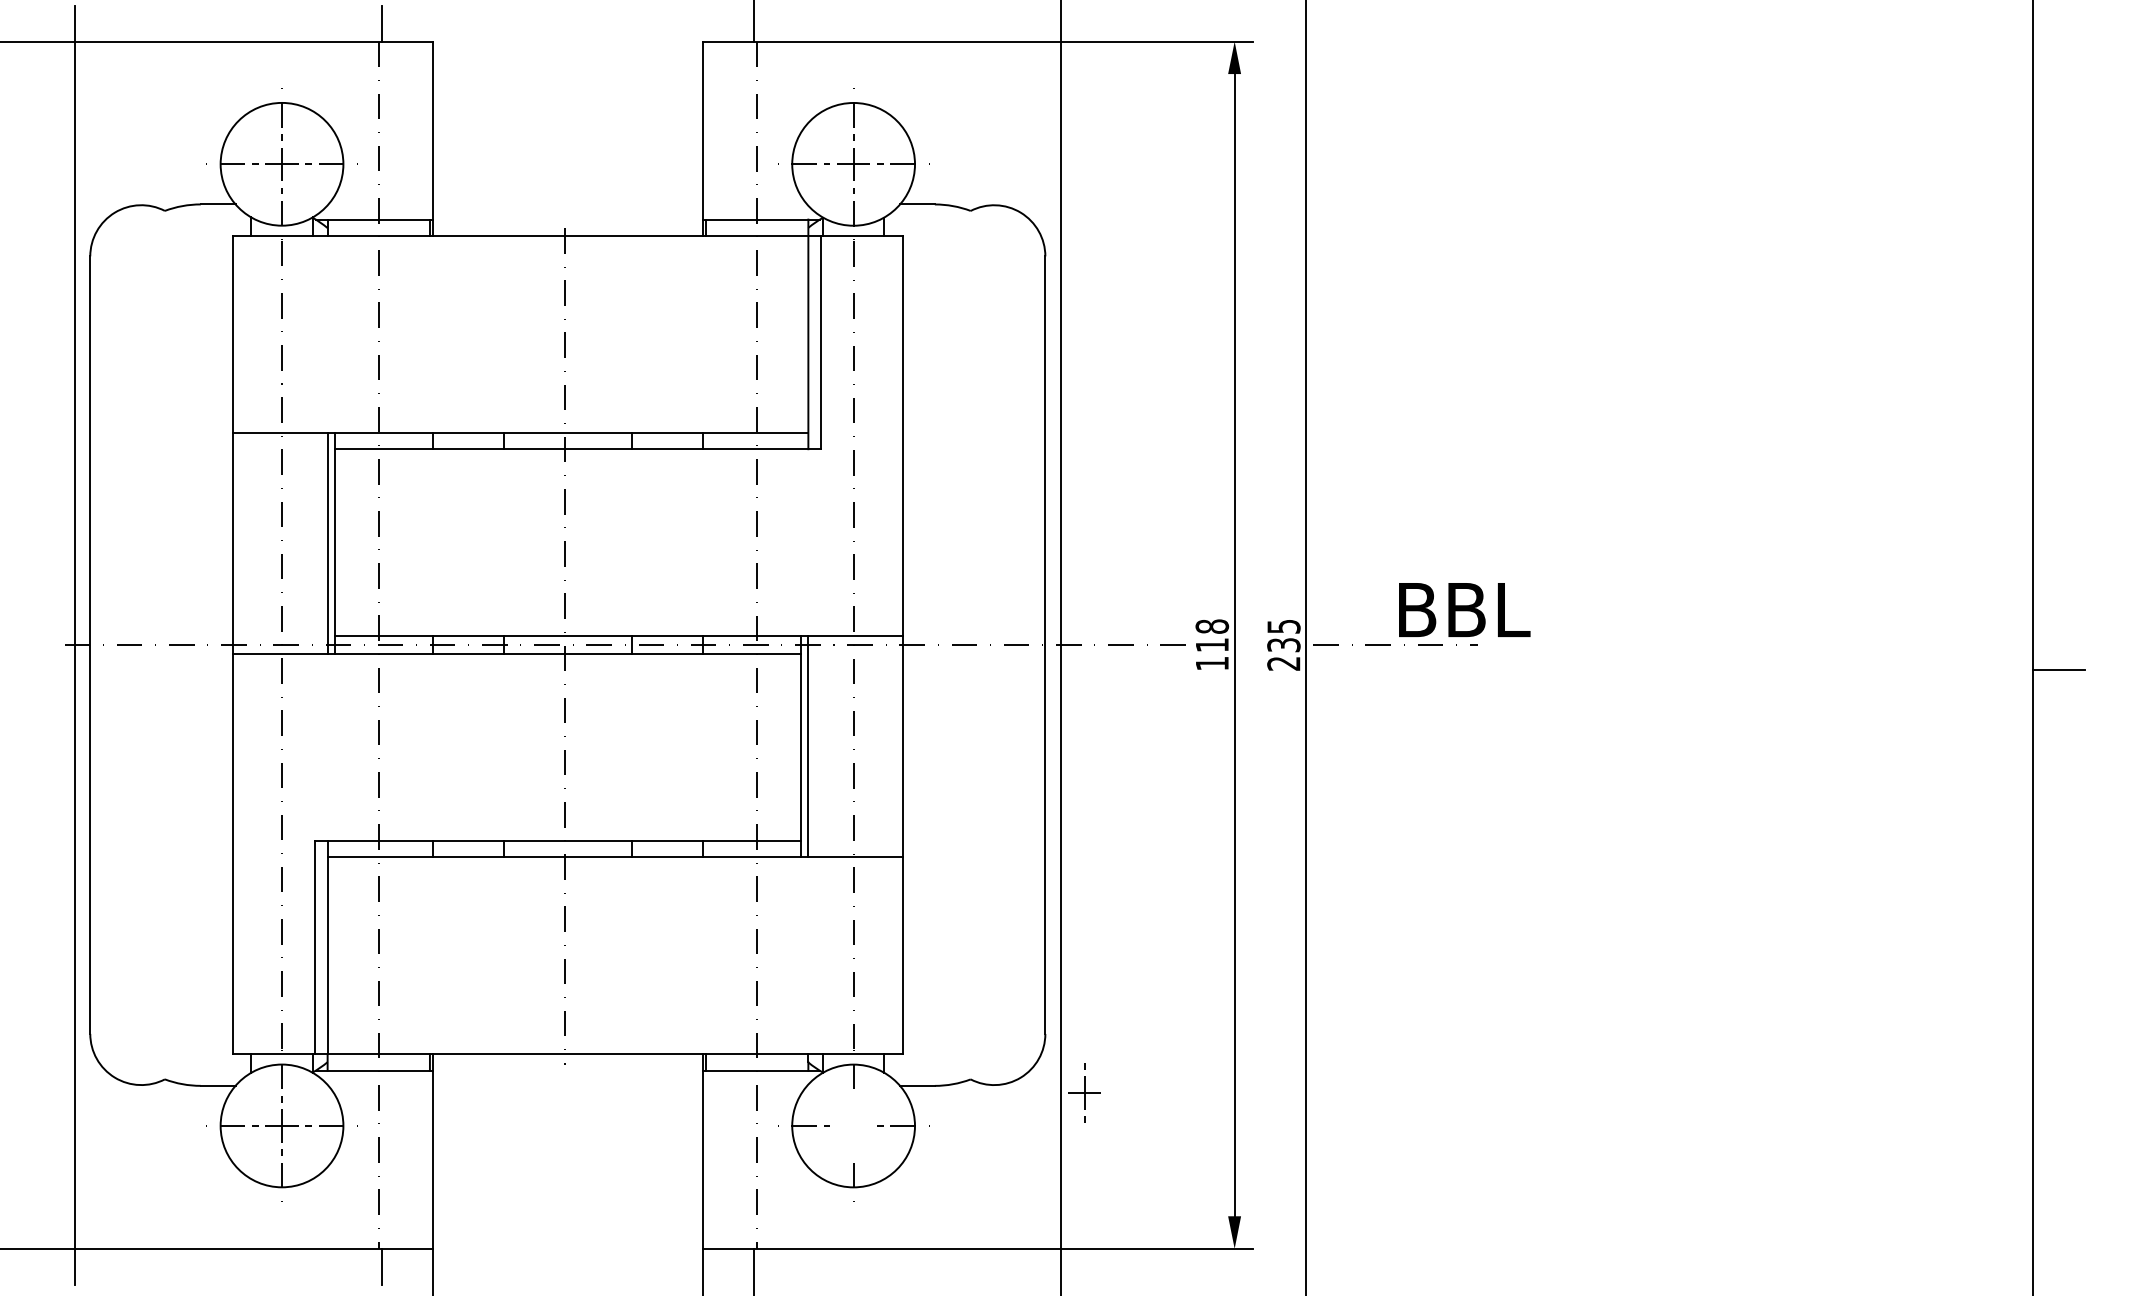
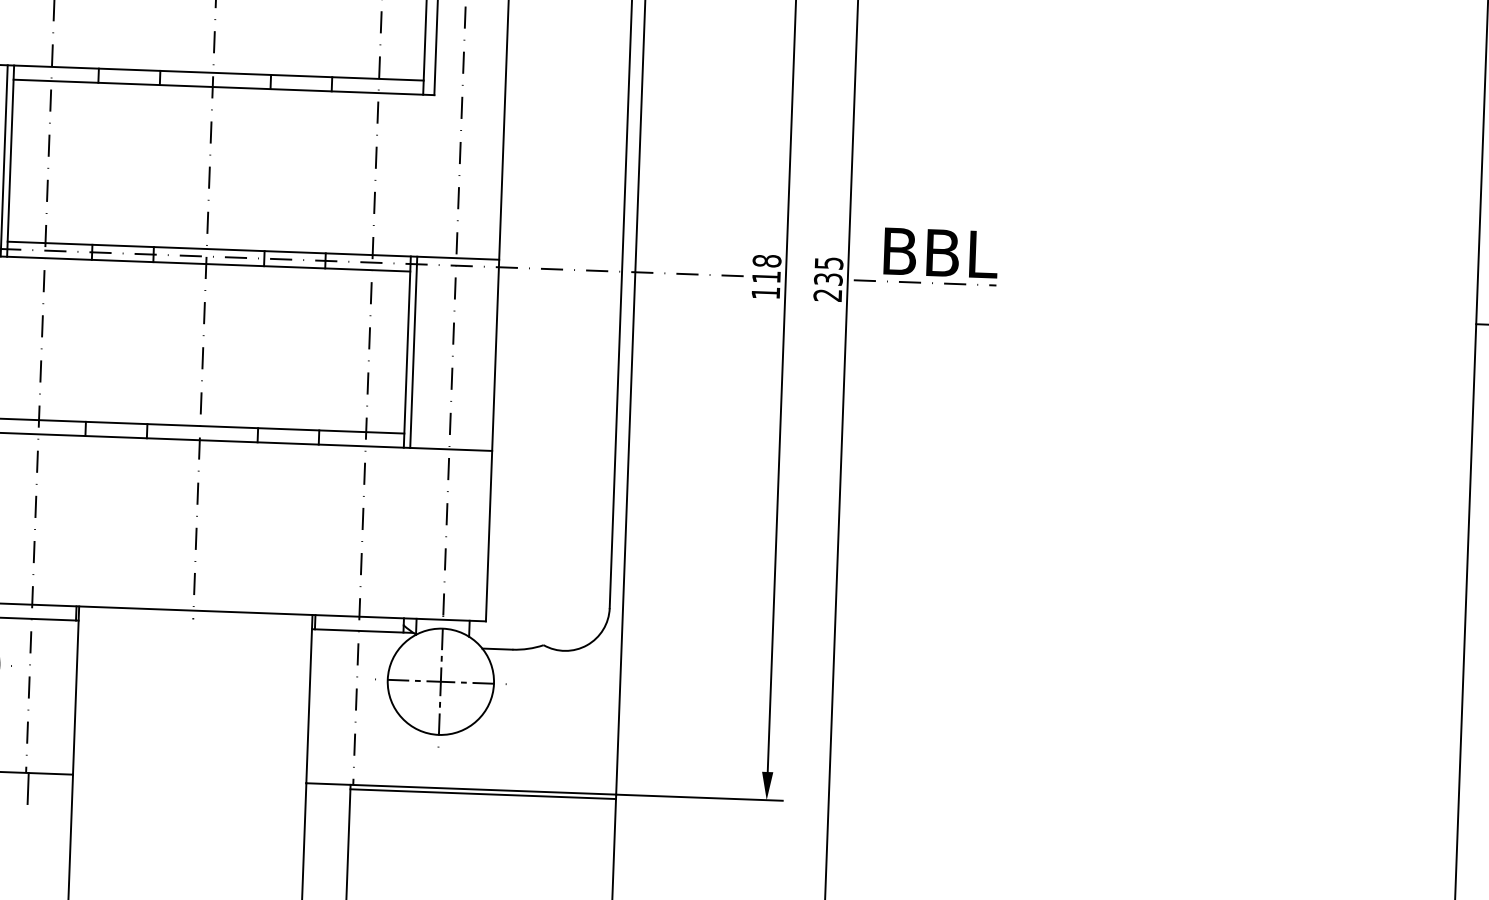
text: (1464, 609) -> (940, 252), moved
part: (1084, 1092) -> (440, 681), moved
line: (906, 1253) -> (482, 793), added

